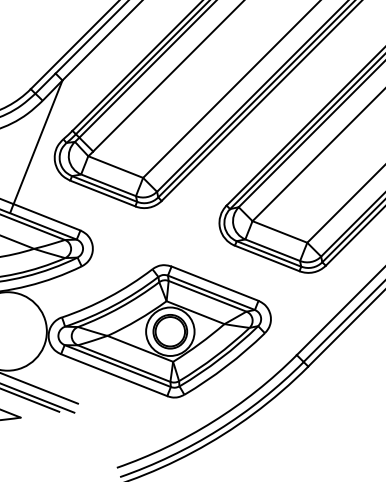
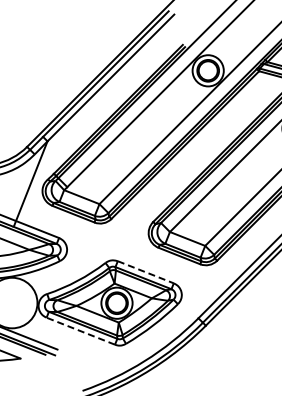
line: (216, 284) -> (146, 272), solid -> dashed
line: (113, 375) -> (80, 331), solid -> dashed

